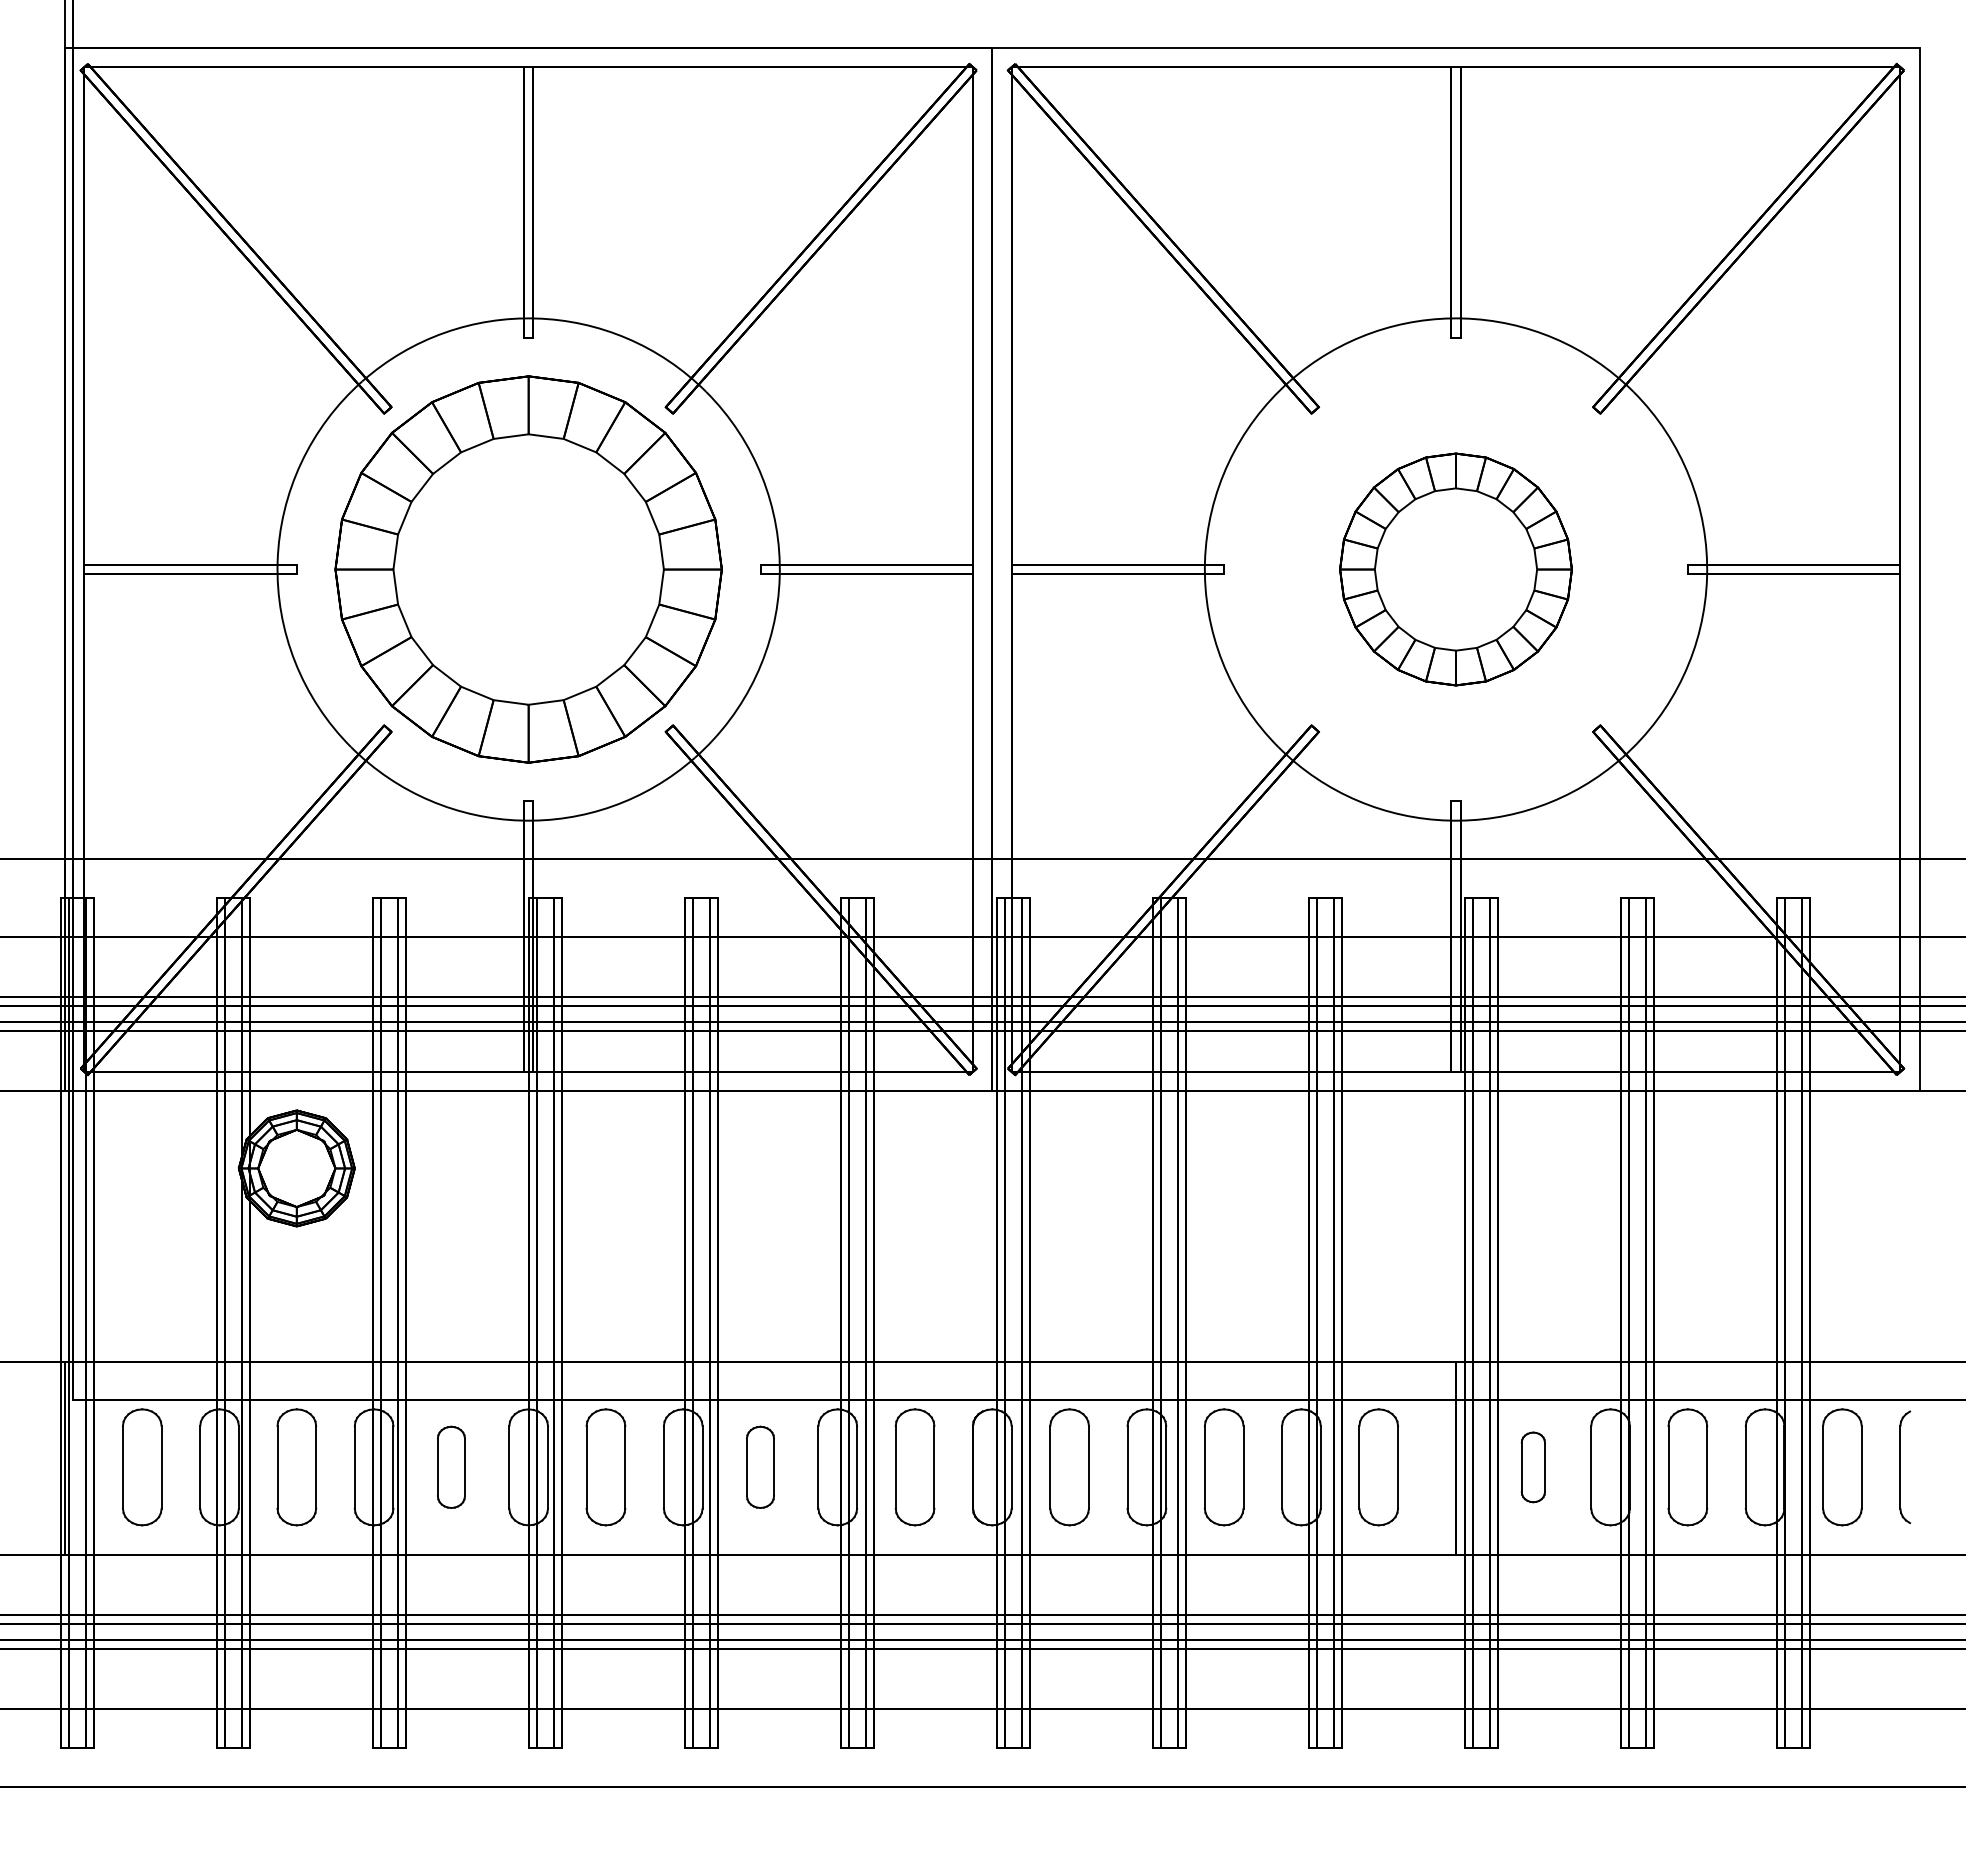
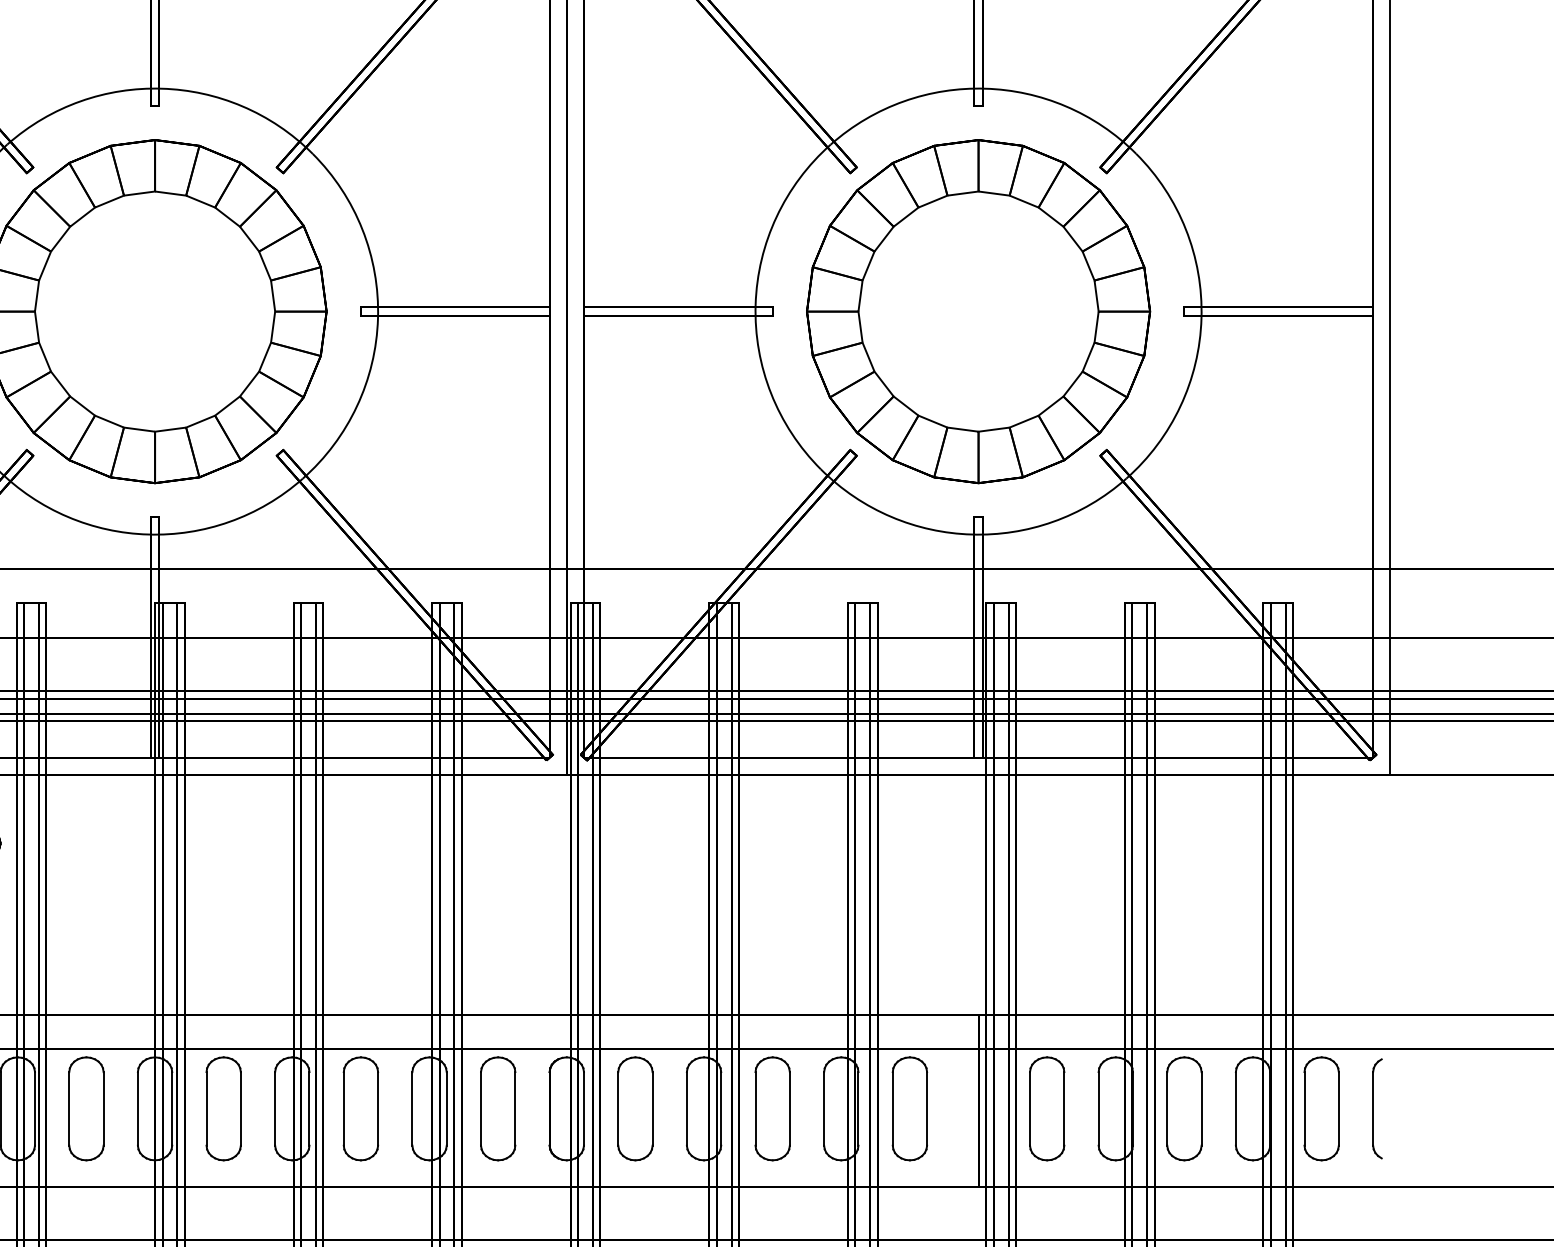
part: (1455, 569) -> (978, 311), size x1.67
part: (451, 1467) -> (86, 1108), size x1.43
part: (760, 1467) -> (360, 1108), size x1.43
part: (1533, 1467) -> (1047, 1108), size x1.67

